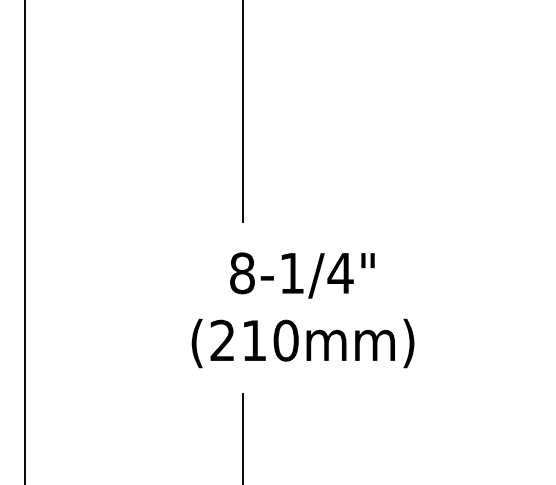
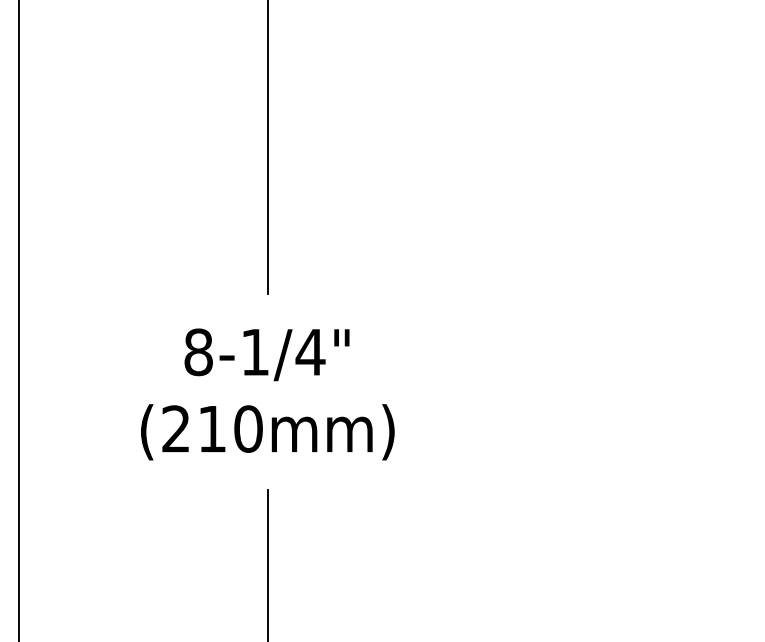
text: (302, 310) -> (267, 394), moved

